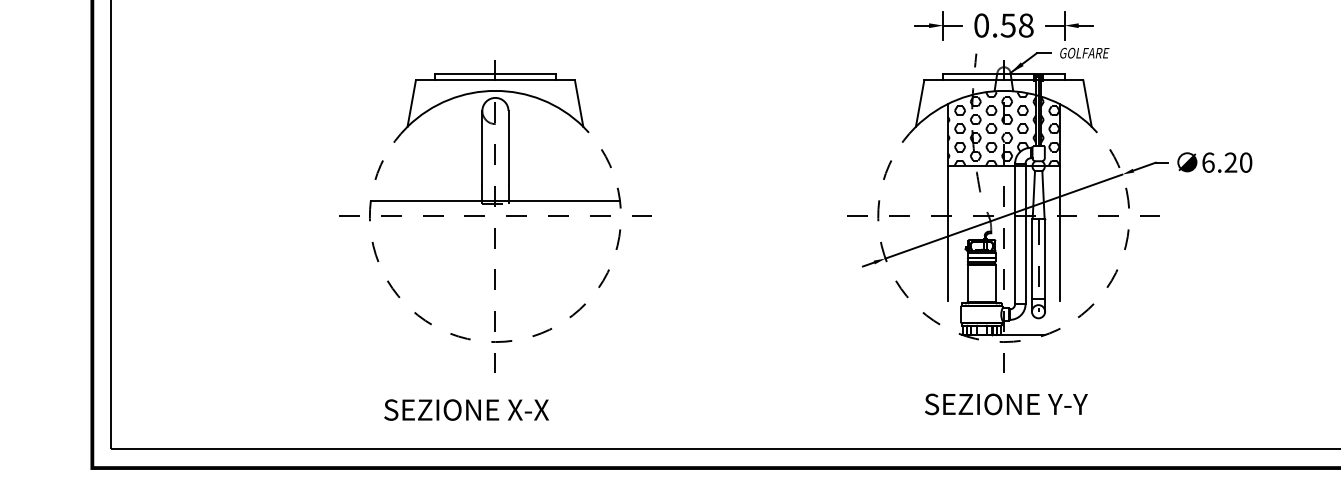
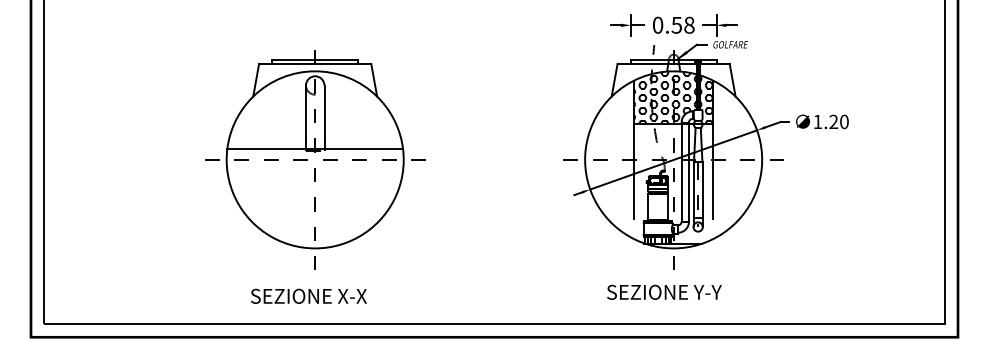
text: (1207, 162) -> (817, 121), 6.20 -> 1.20
arc: (495, 342) -> (315, 248), dashed -> solid
arc: (1003, 342) -> (673, 248), dashed -> solid
text: (1006, 403) -> (664, 291), moved
text: (466, 408) -> (308, 295), moved

